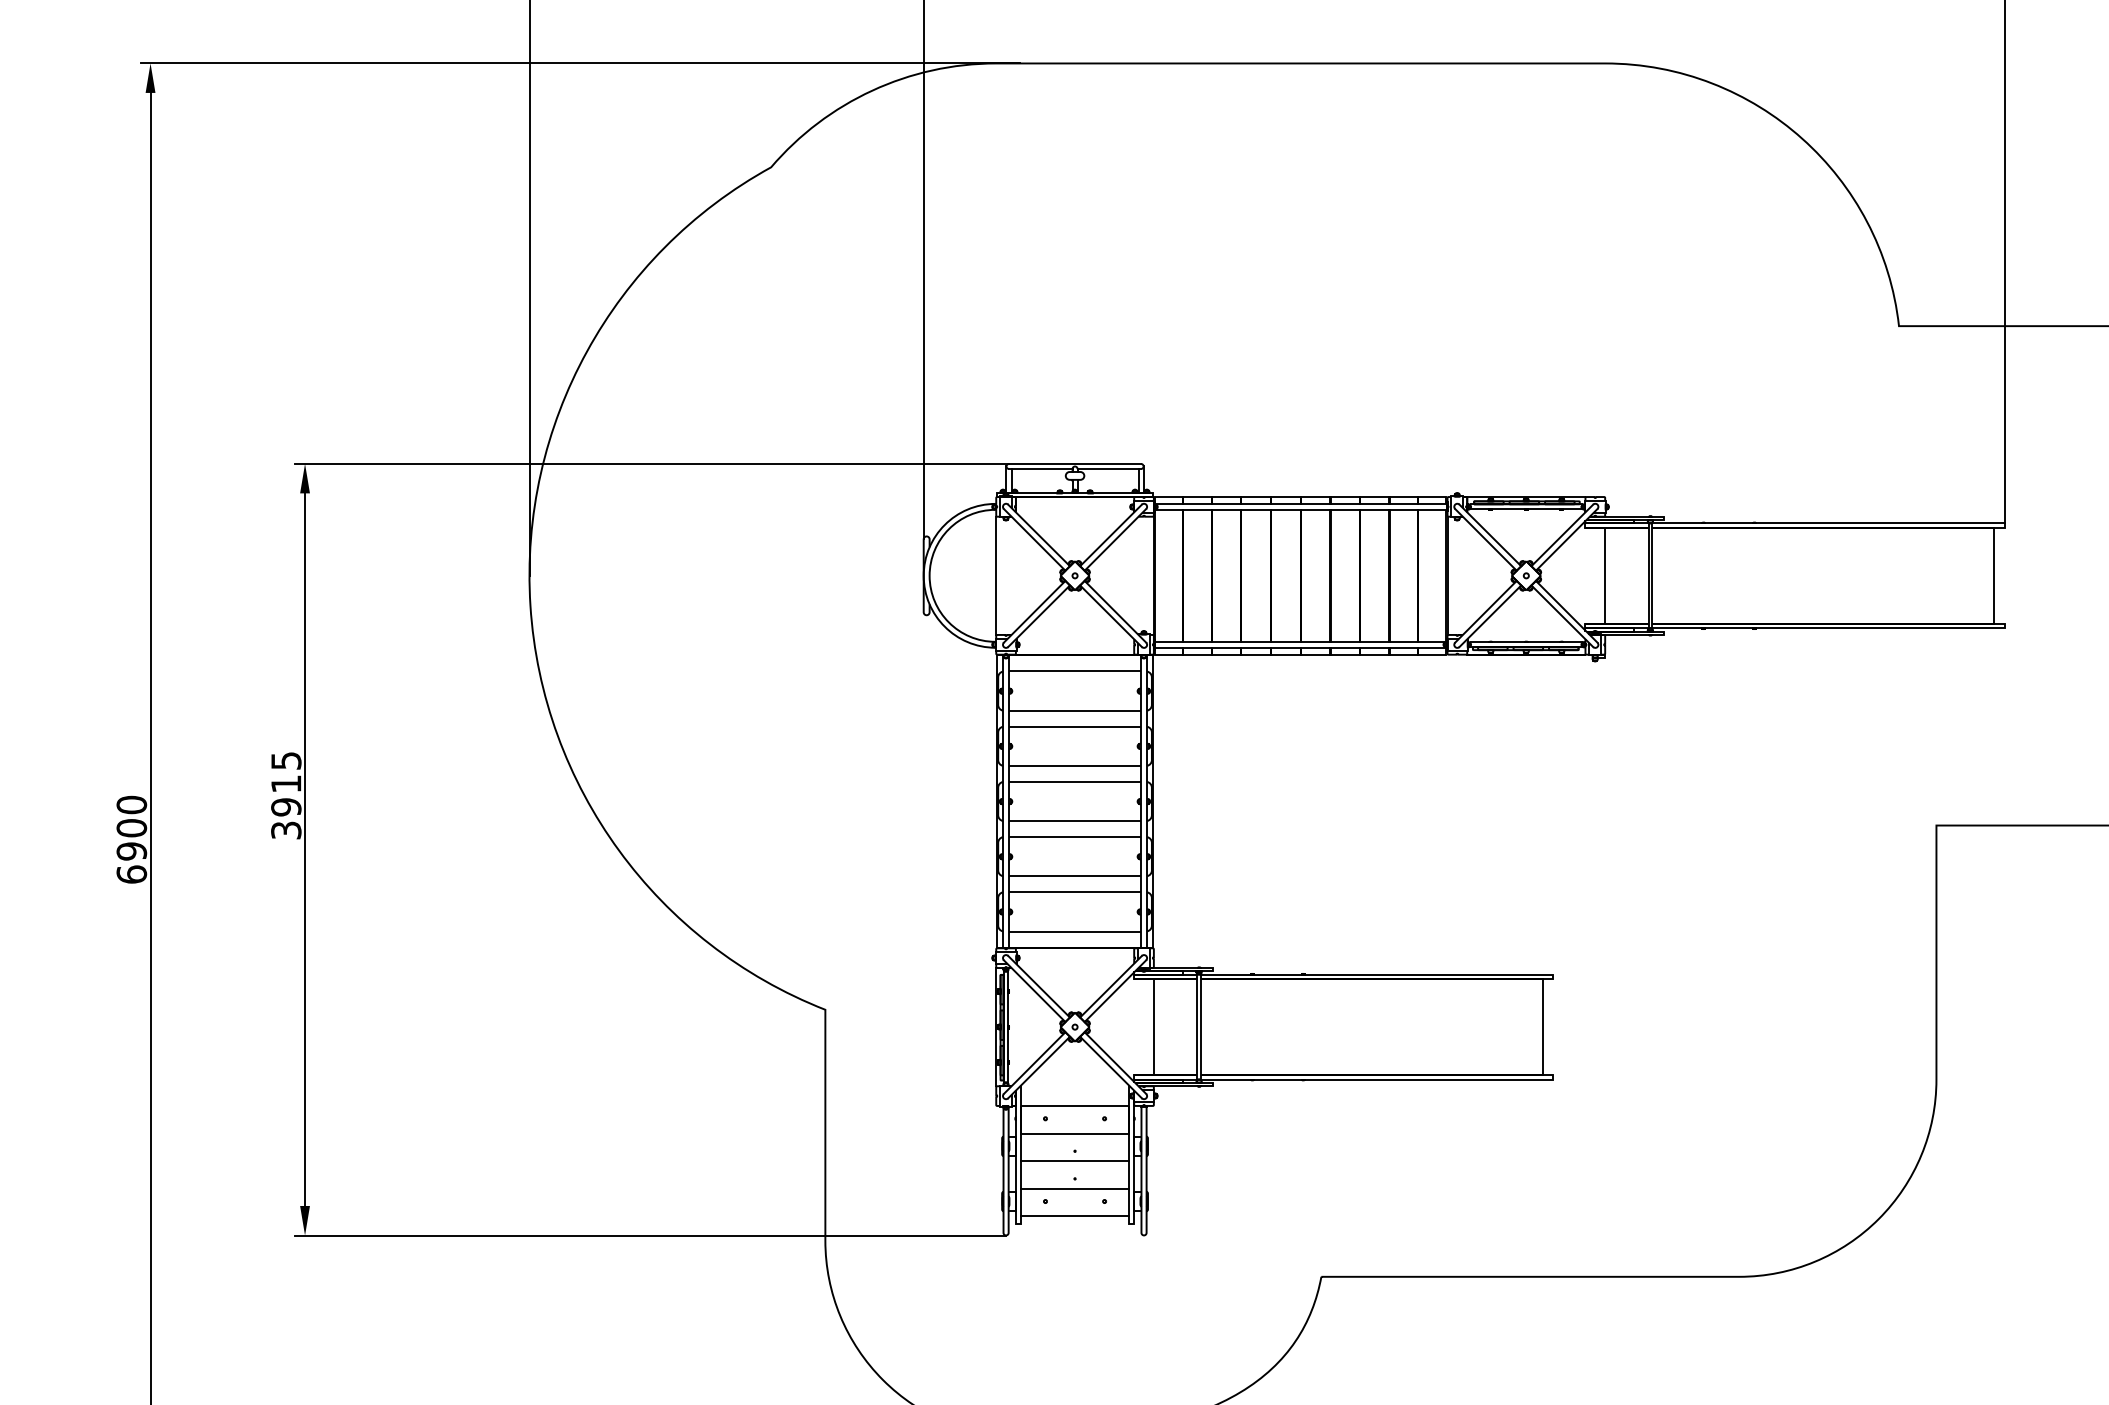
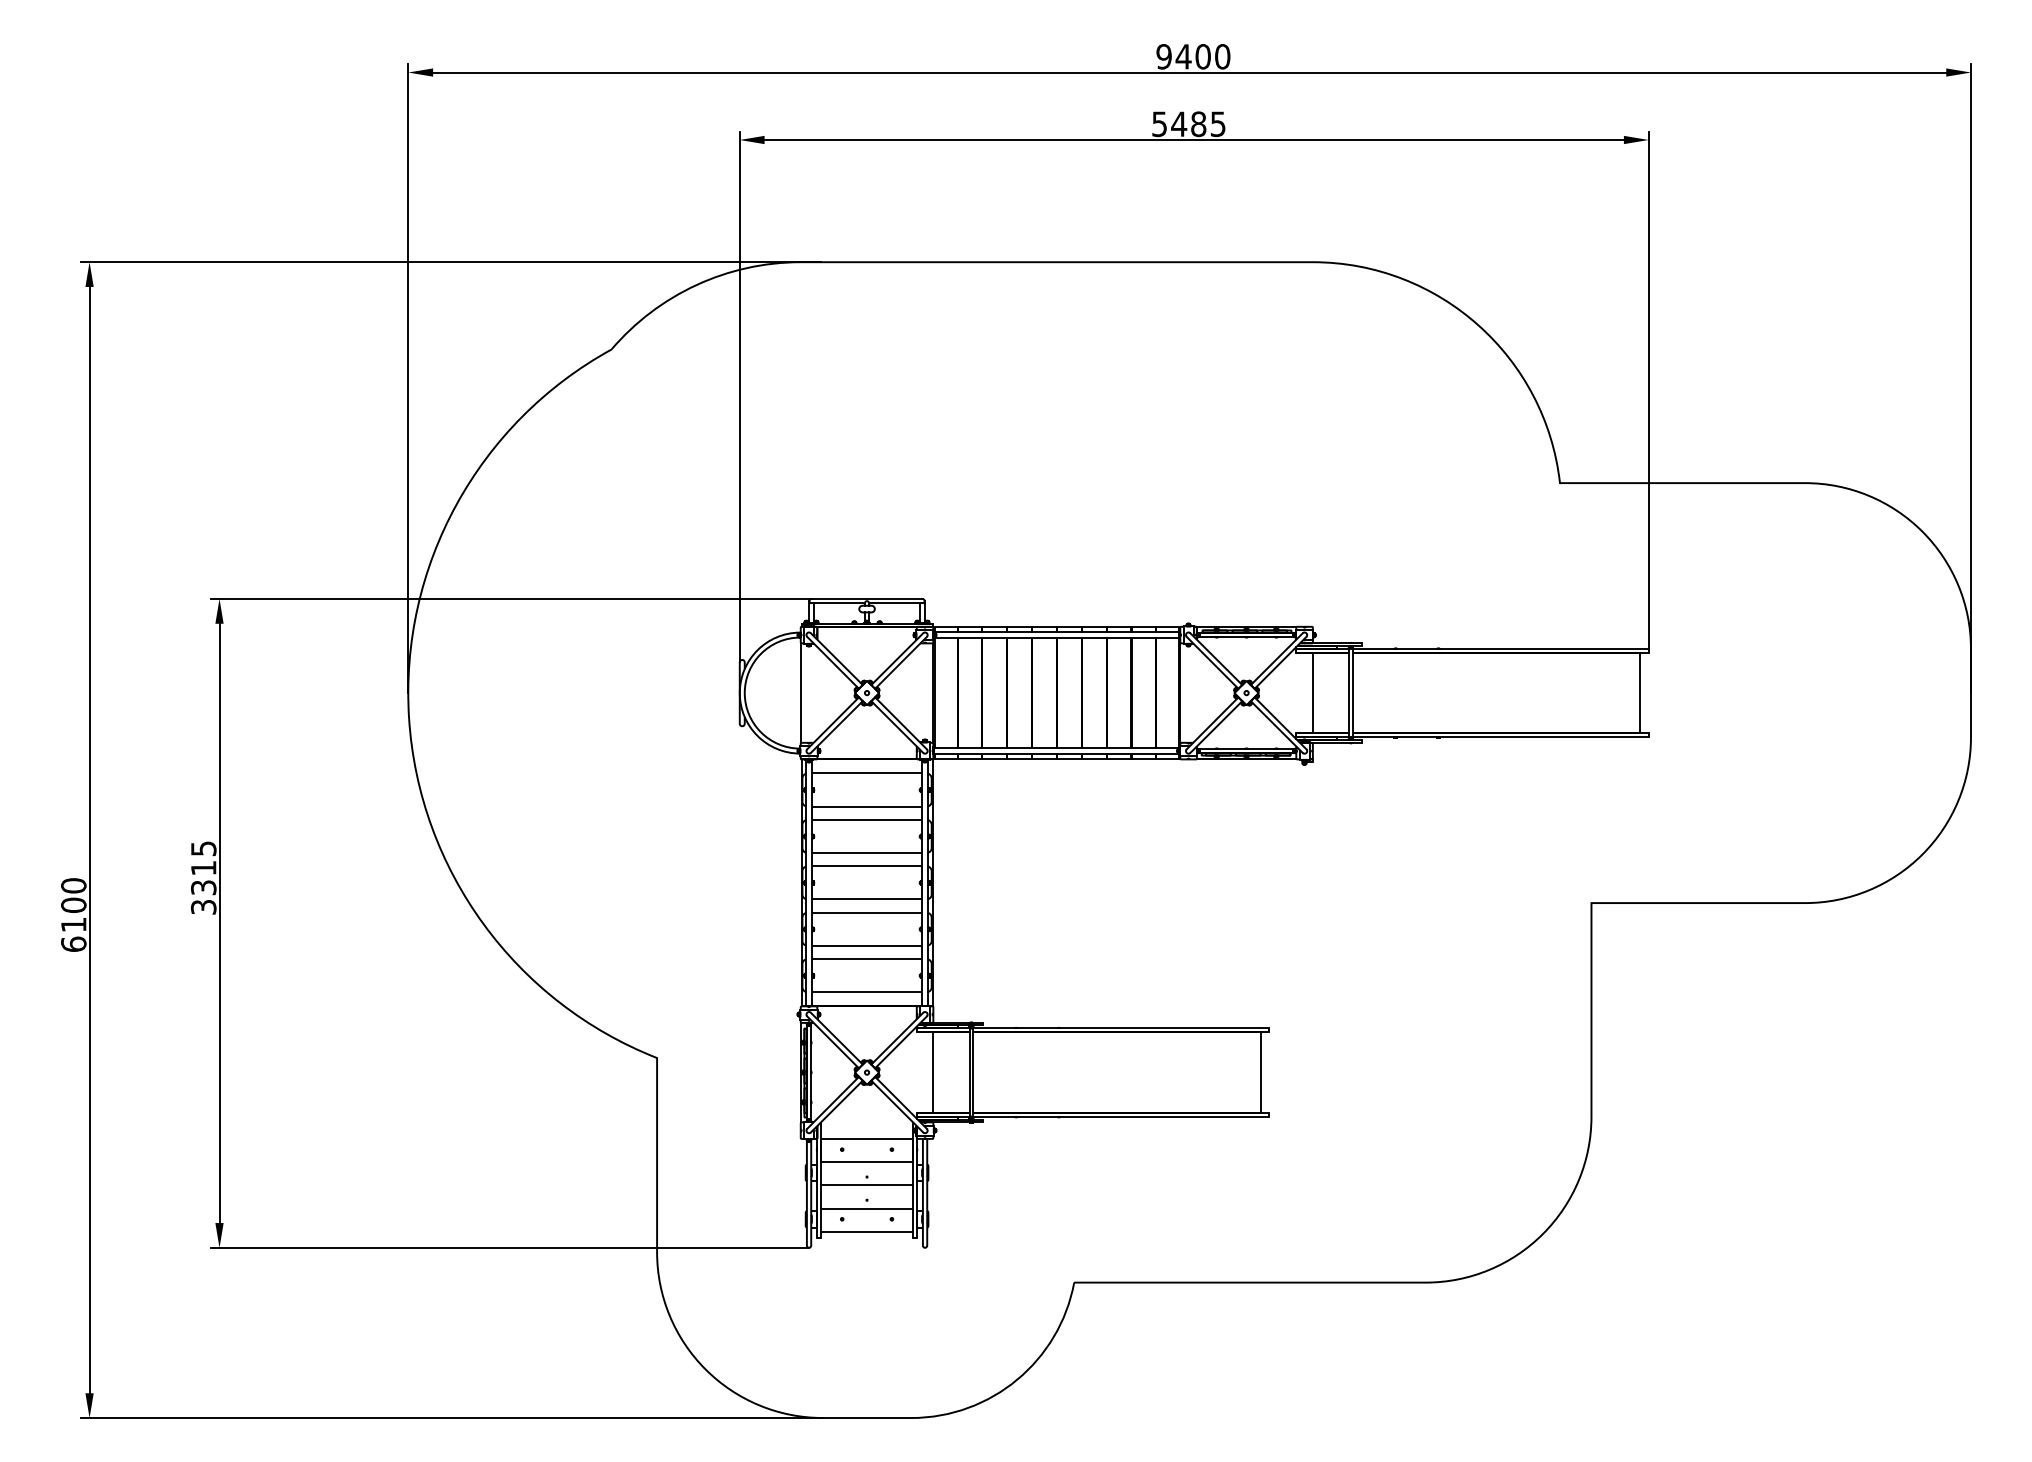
text: (286, 806) -> (203, 887), 3915 -> 3315
text: (131, 850) -> (73, 924), 6900 -> 6100

